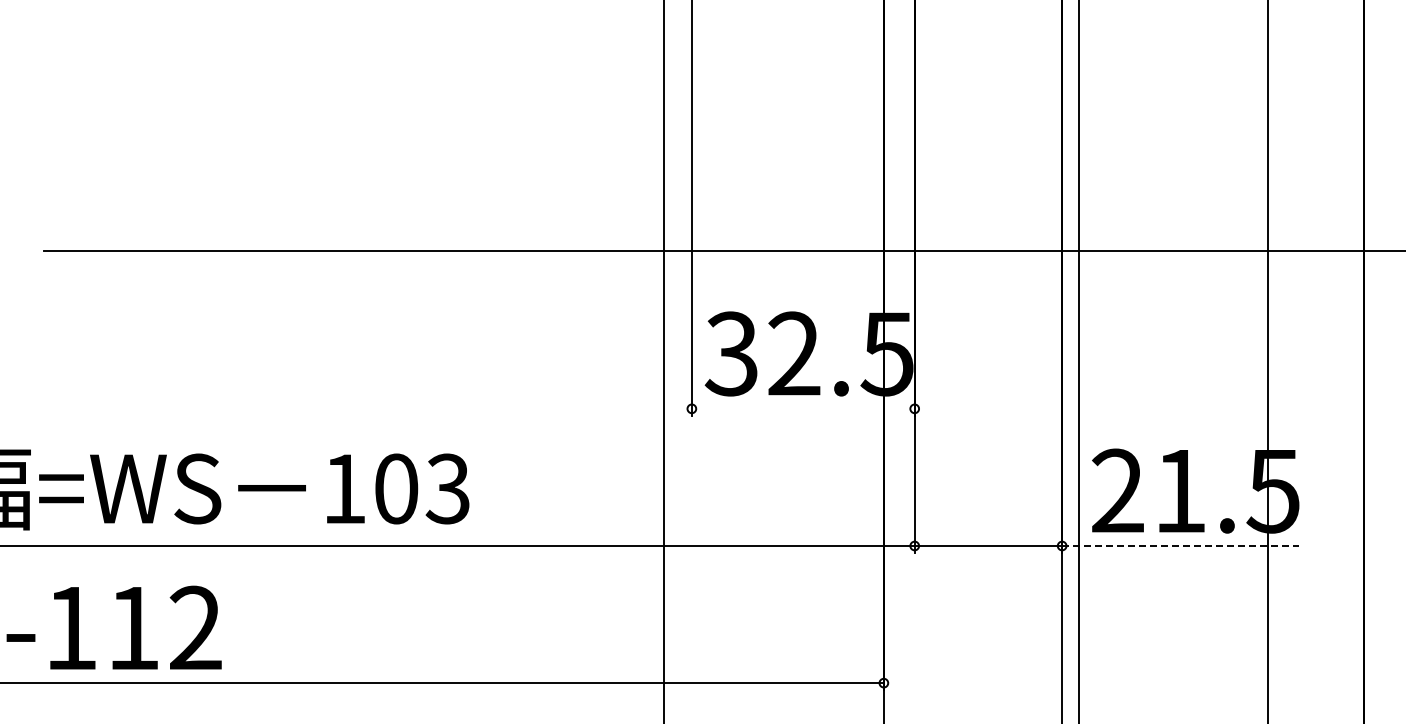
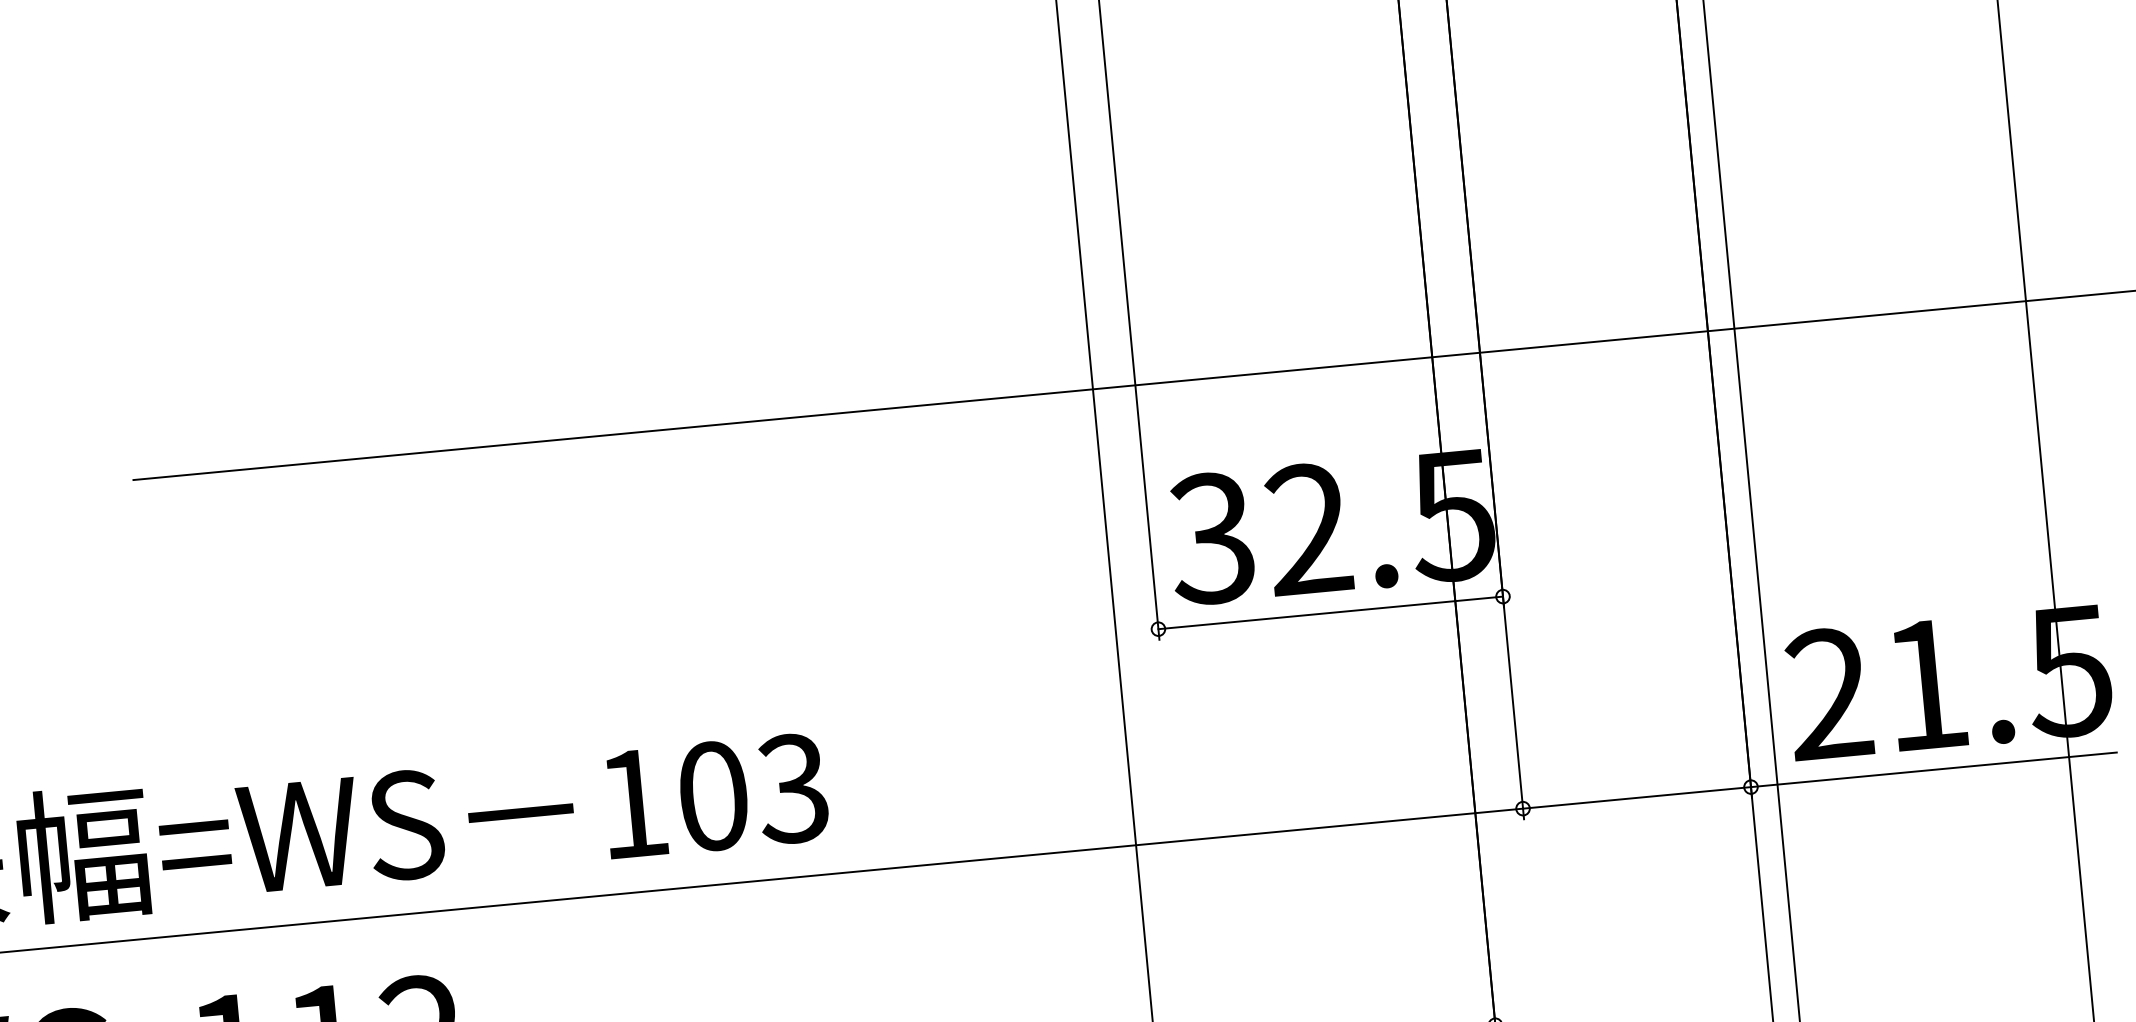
line: (802, 408) -> (1329, 612), added
line: (1180, 546) -> (1934, 770), dashed -> solid

